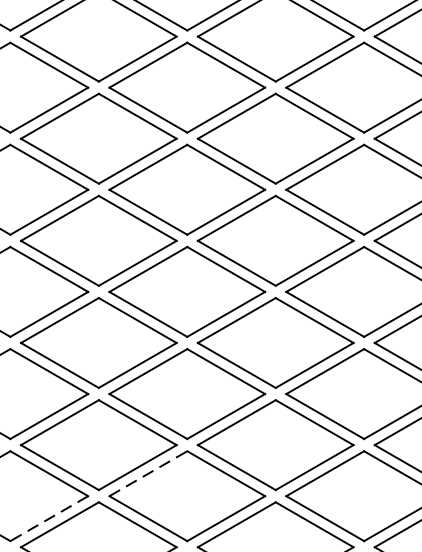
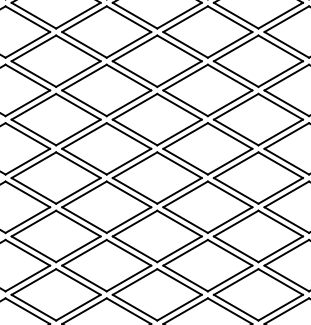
line: (148, 473) -> (84, 252), dashed -> solid
line: (48, 518) -> (27, 278), dashed -> solid

